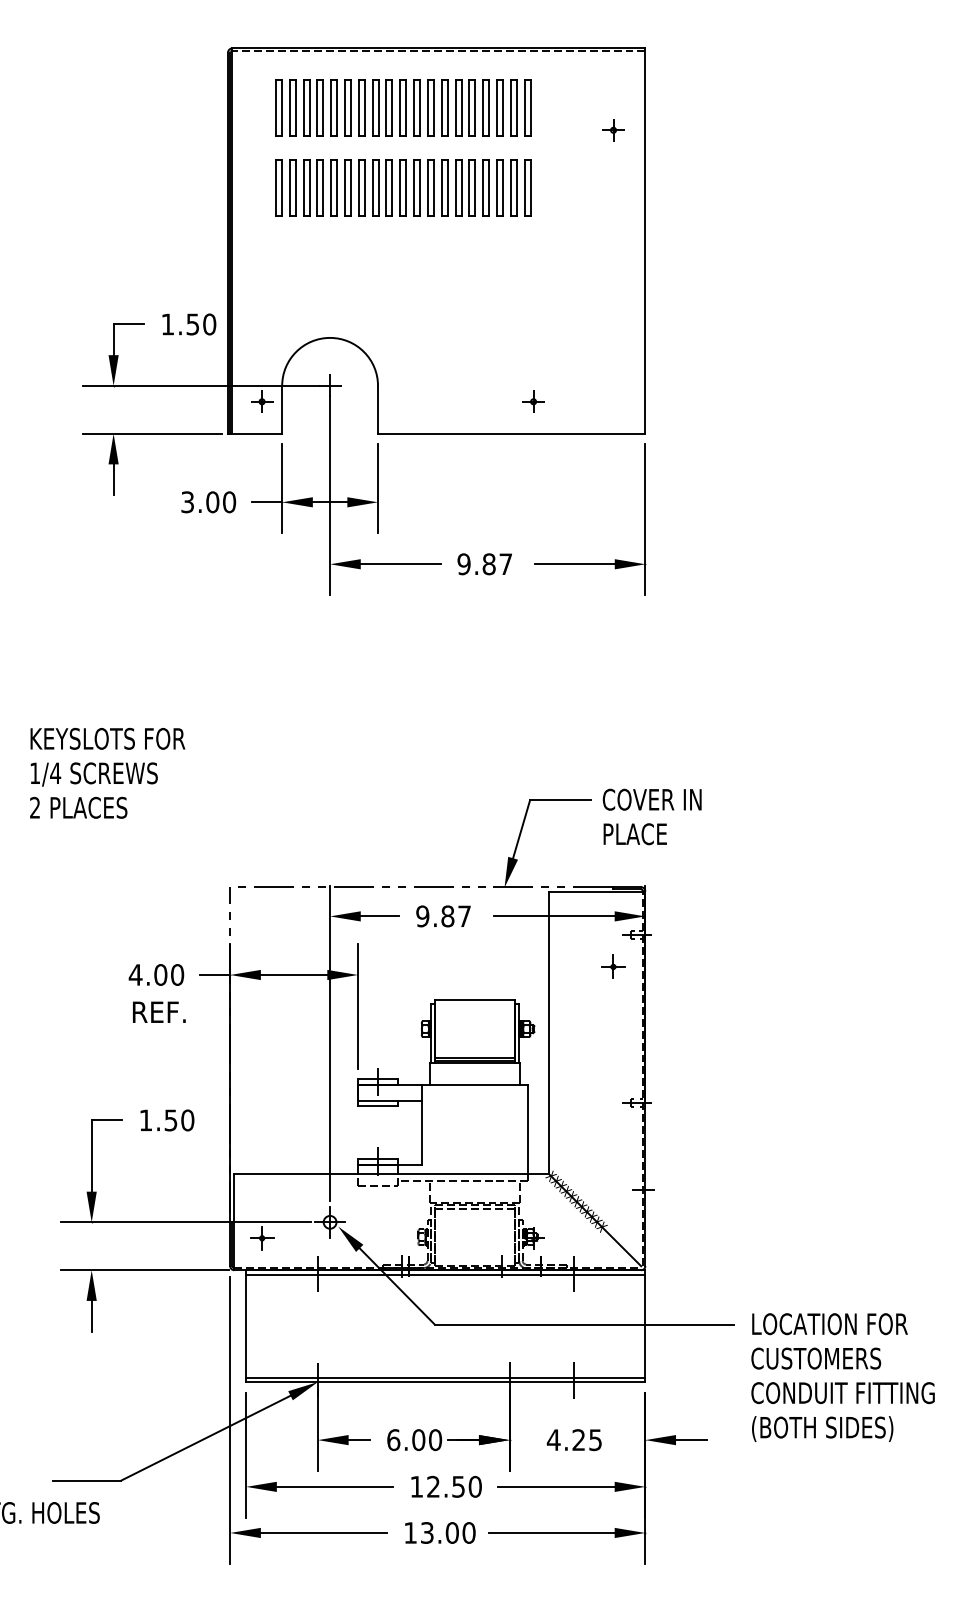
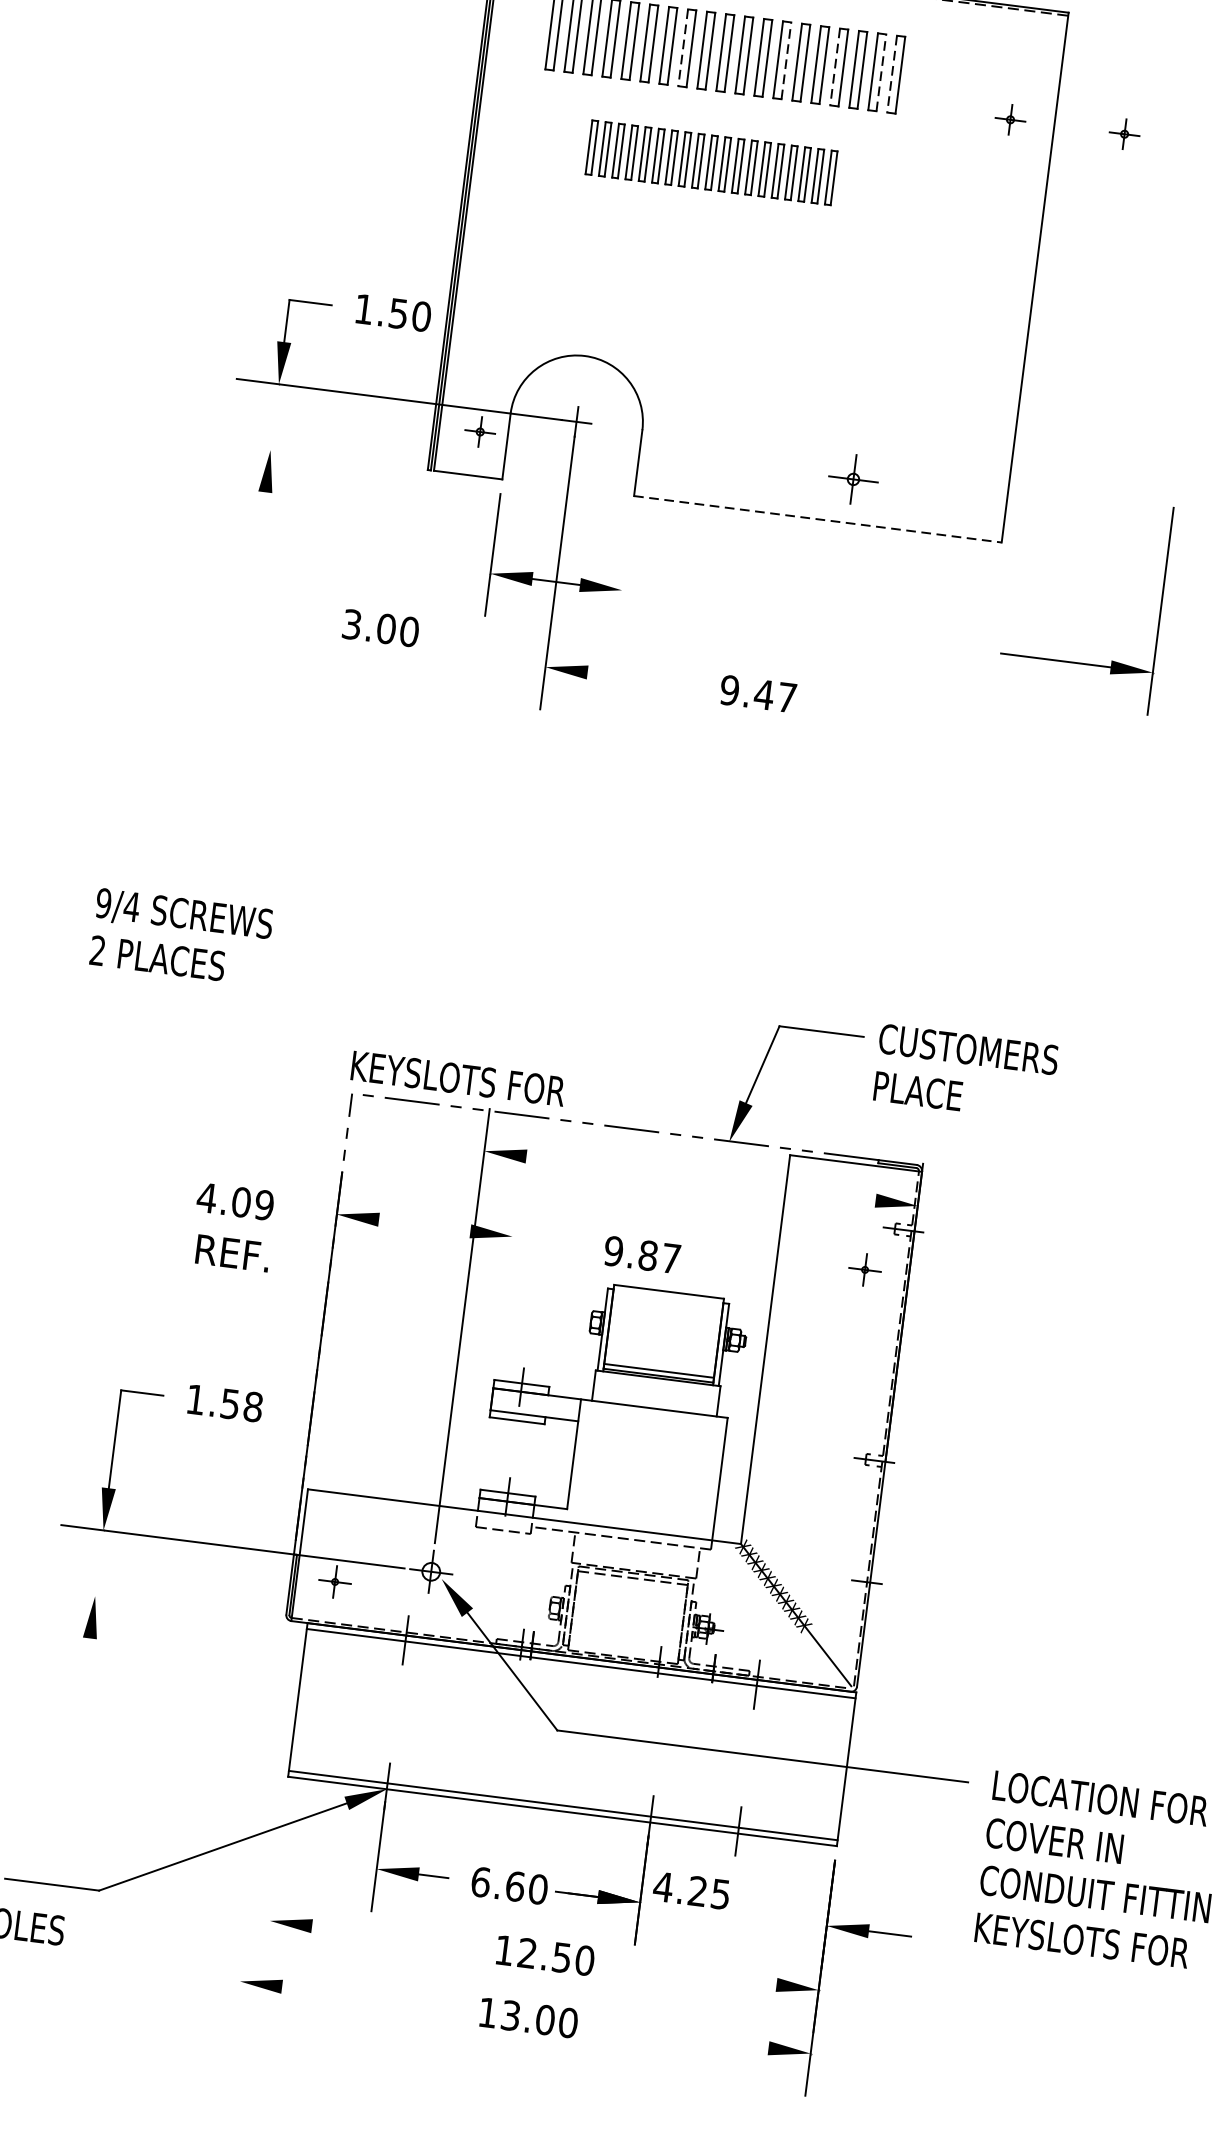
line: (372, 108) -> (682, 48), solid -> dashed
line: (447, 108) -> (786, 61), solid -> dashed
line: (483, 108) -> (835, 67), solid -> dashed
line: (516, 108) -> (880, 73), solid -> dashed
line: (524, 108) -> (891, 74), solid -> dashed
part: (696, 130) -> (1124, 134), added
part: (403, 187) -> (711, 161), size x0.7
part: (533, 401) -> (853, 478), size x1.6
line: (151, 433) -> (322, 456), removed
line: (511, 433) -> (817, 518), solid -> dashed
line: (113, 479) -> (262, 513), removed
line: (378, 488) -> (625, 571), removed
text: (208, 502) -> (380, 628), moved
line: (266, 502) -> (468, 571), removed
part: (590, 563) -> (1077, 662), moved
line: (400, 564) -> (642, 679), removed
text: (489, 564) -> (764, 695), 9.87 -> 9.47
text: (107, 738) -> (457, 1078), moved
text: (34, 773) -> (102, 903), 1/4 -> 9/4
text: (674, 799) -> (978, 1050), COVER IN -> CUSTOMERS
line: (379, 916) -> (552, 1159), removed
text: (443, 916) -> (642, 1255), moved
line: (553, 916) -> (791, 1190), removed
text: (177, 974) -> (264, 1204), 4.00 -> 4.09
line: (214, 975) -> (315, 1212), removed
line: (293, 975) -> (423, 1226), removed
line: (357, 1006) -> (506, 1279), removed
text: (187, 1120) -> (252, 1407), 1.50 -> 1.58
line: (144, 1270) -> (167, 1605), removed
line: (91, 1315) -> (87, 1658), removed
text: (823, 1358) -> (1085, 1844), CUSTOMERS -> COVER IN
line: (230, 1419) -> (260, 1825), removed
text: (829, 1428) -> (1081, 1941), (BOTH SIDES) -> KEYSLOTS FOR
text: (418, 1439) -> (515, 1885), 6.00 -> 6.60
text: (573, 1440) -> (690, 1891), moved
line: (246, 1454) -> (276, 1876), removed
line: (334, 1486) -> (391, 1935), removed
line: (556, 1486) -> (696, 1974), removed
line: (323, 1532) -> (368, 1997), removed
line: (551, 1532) -> (681, 2036), removed

